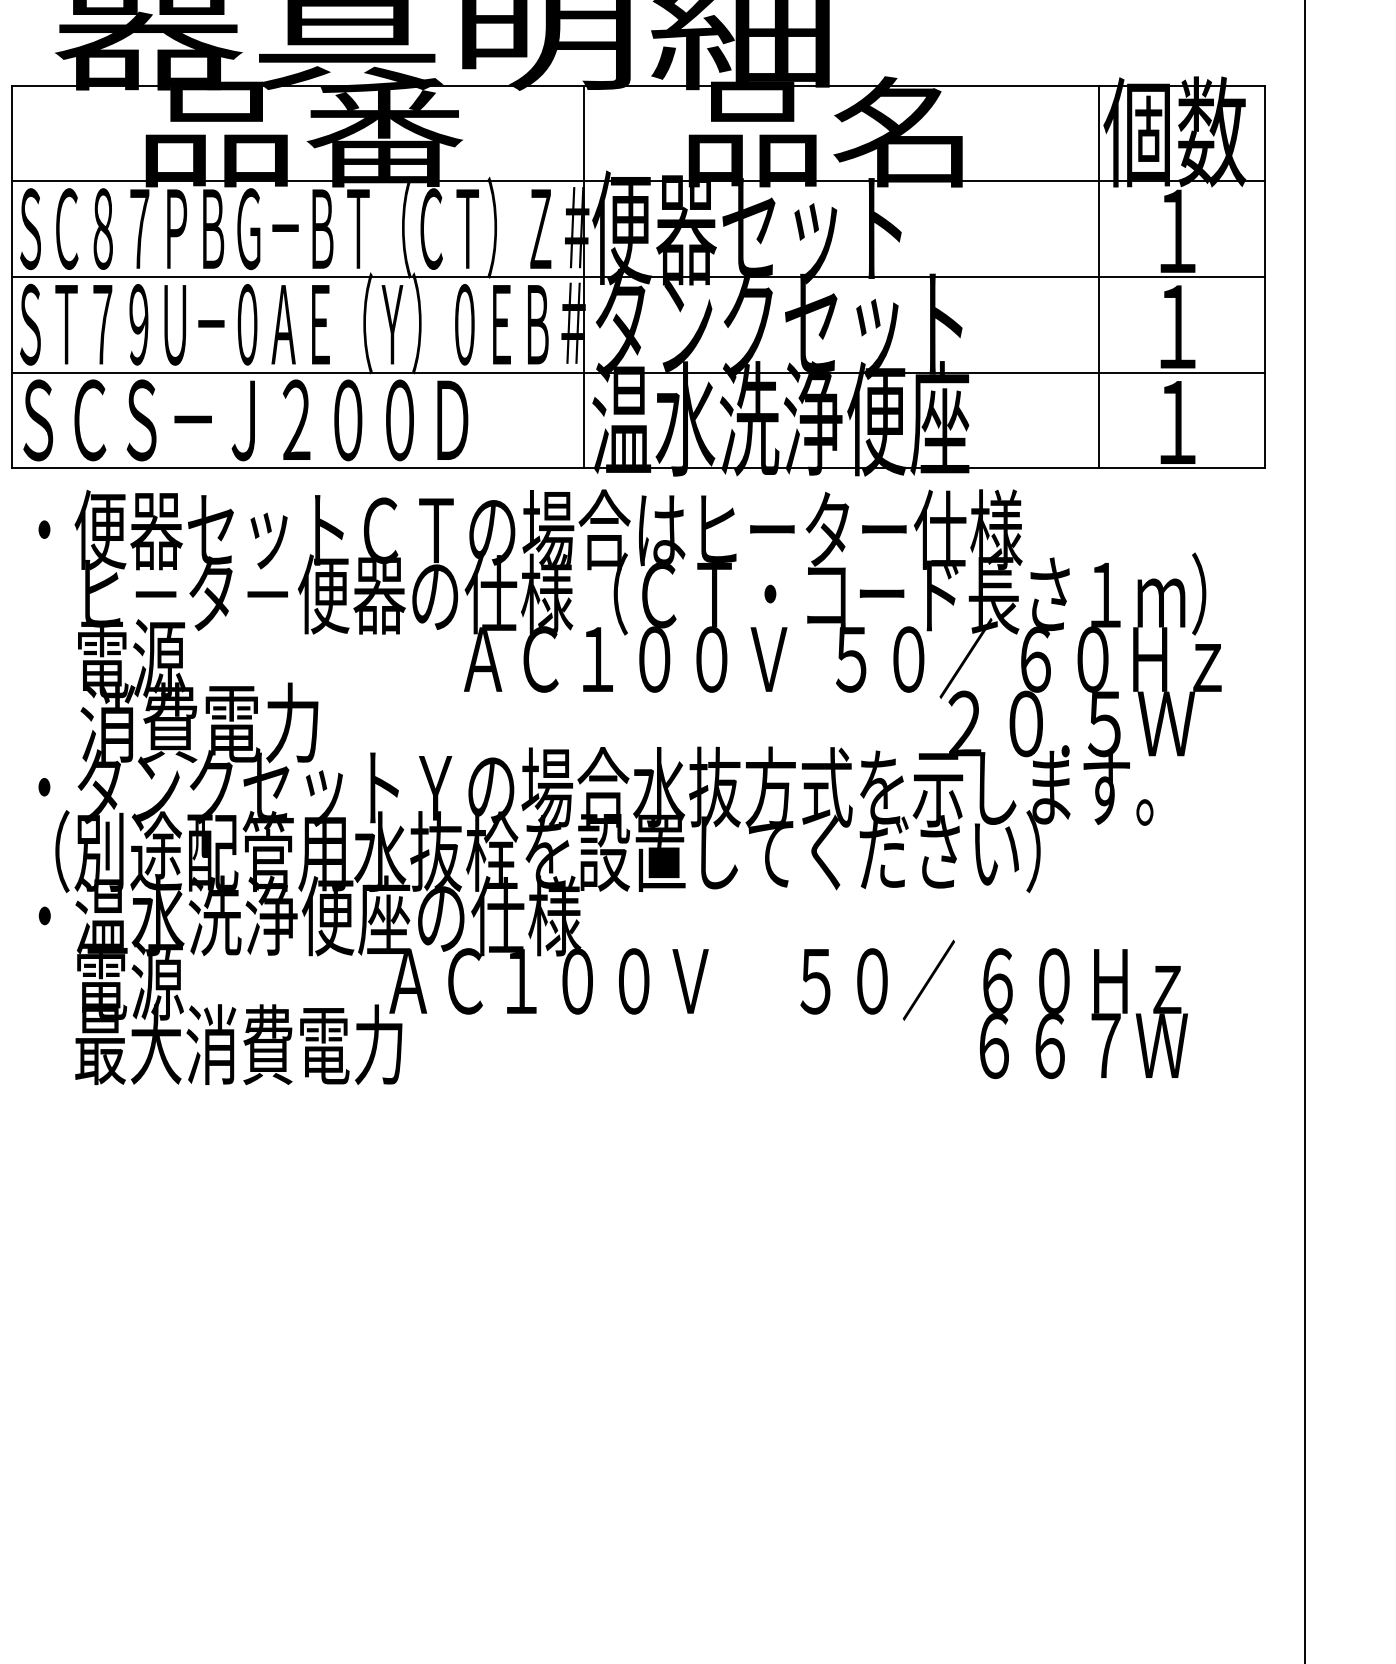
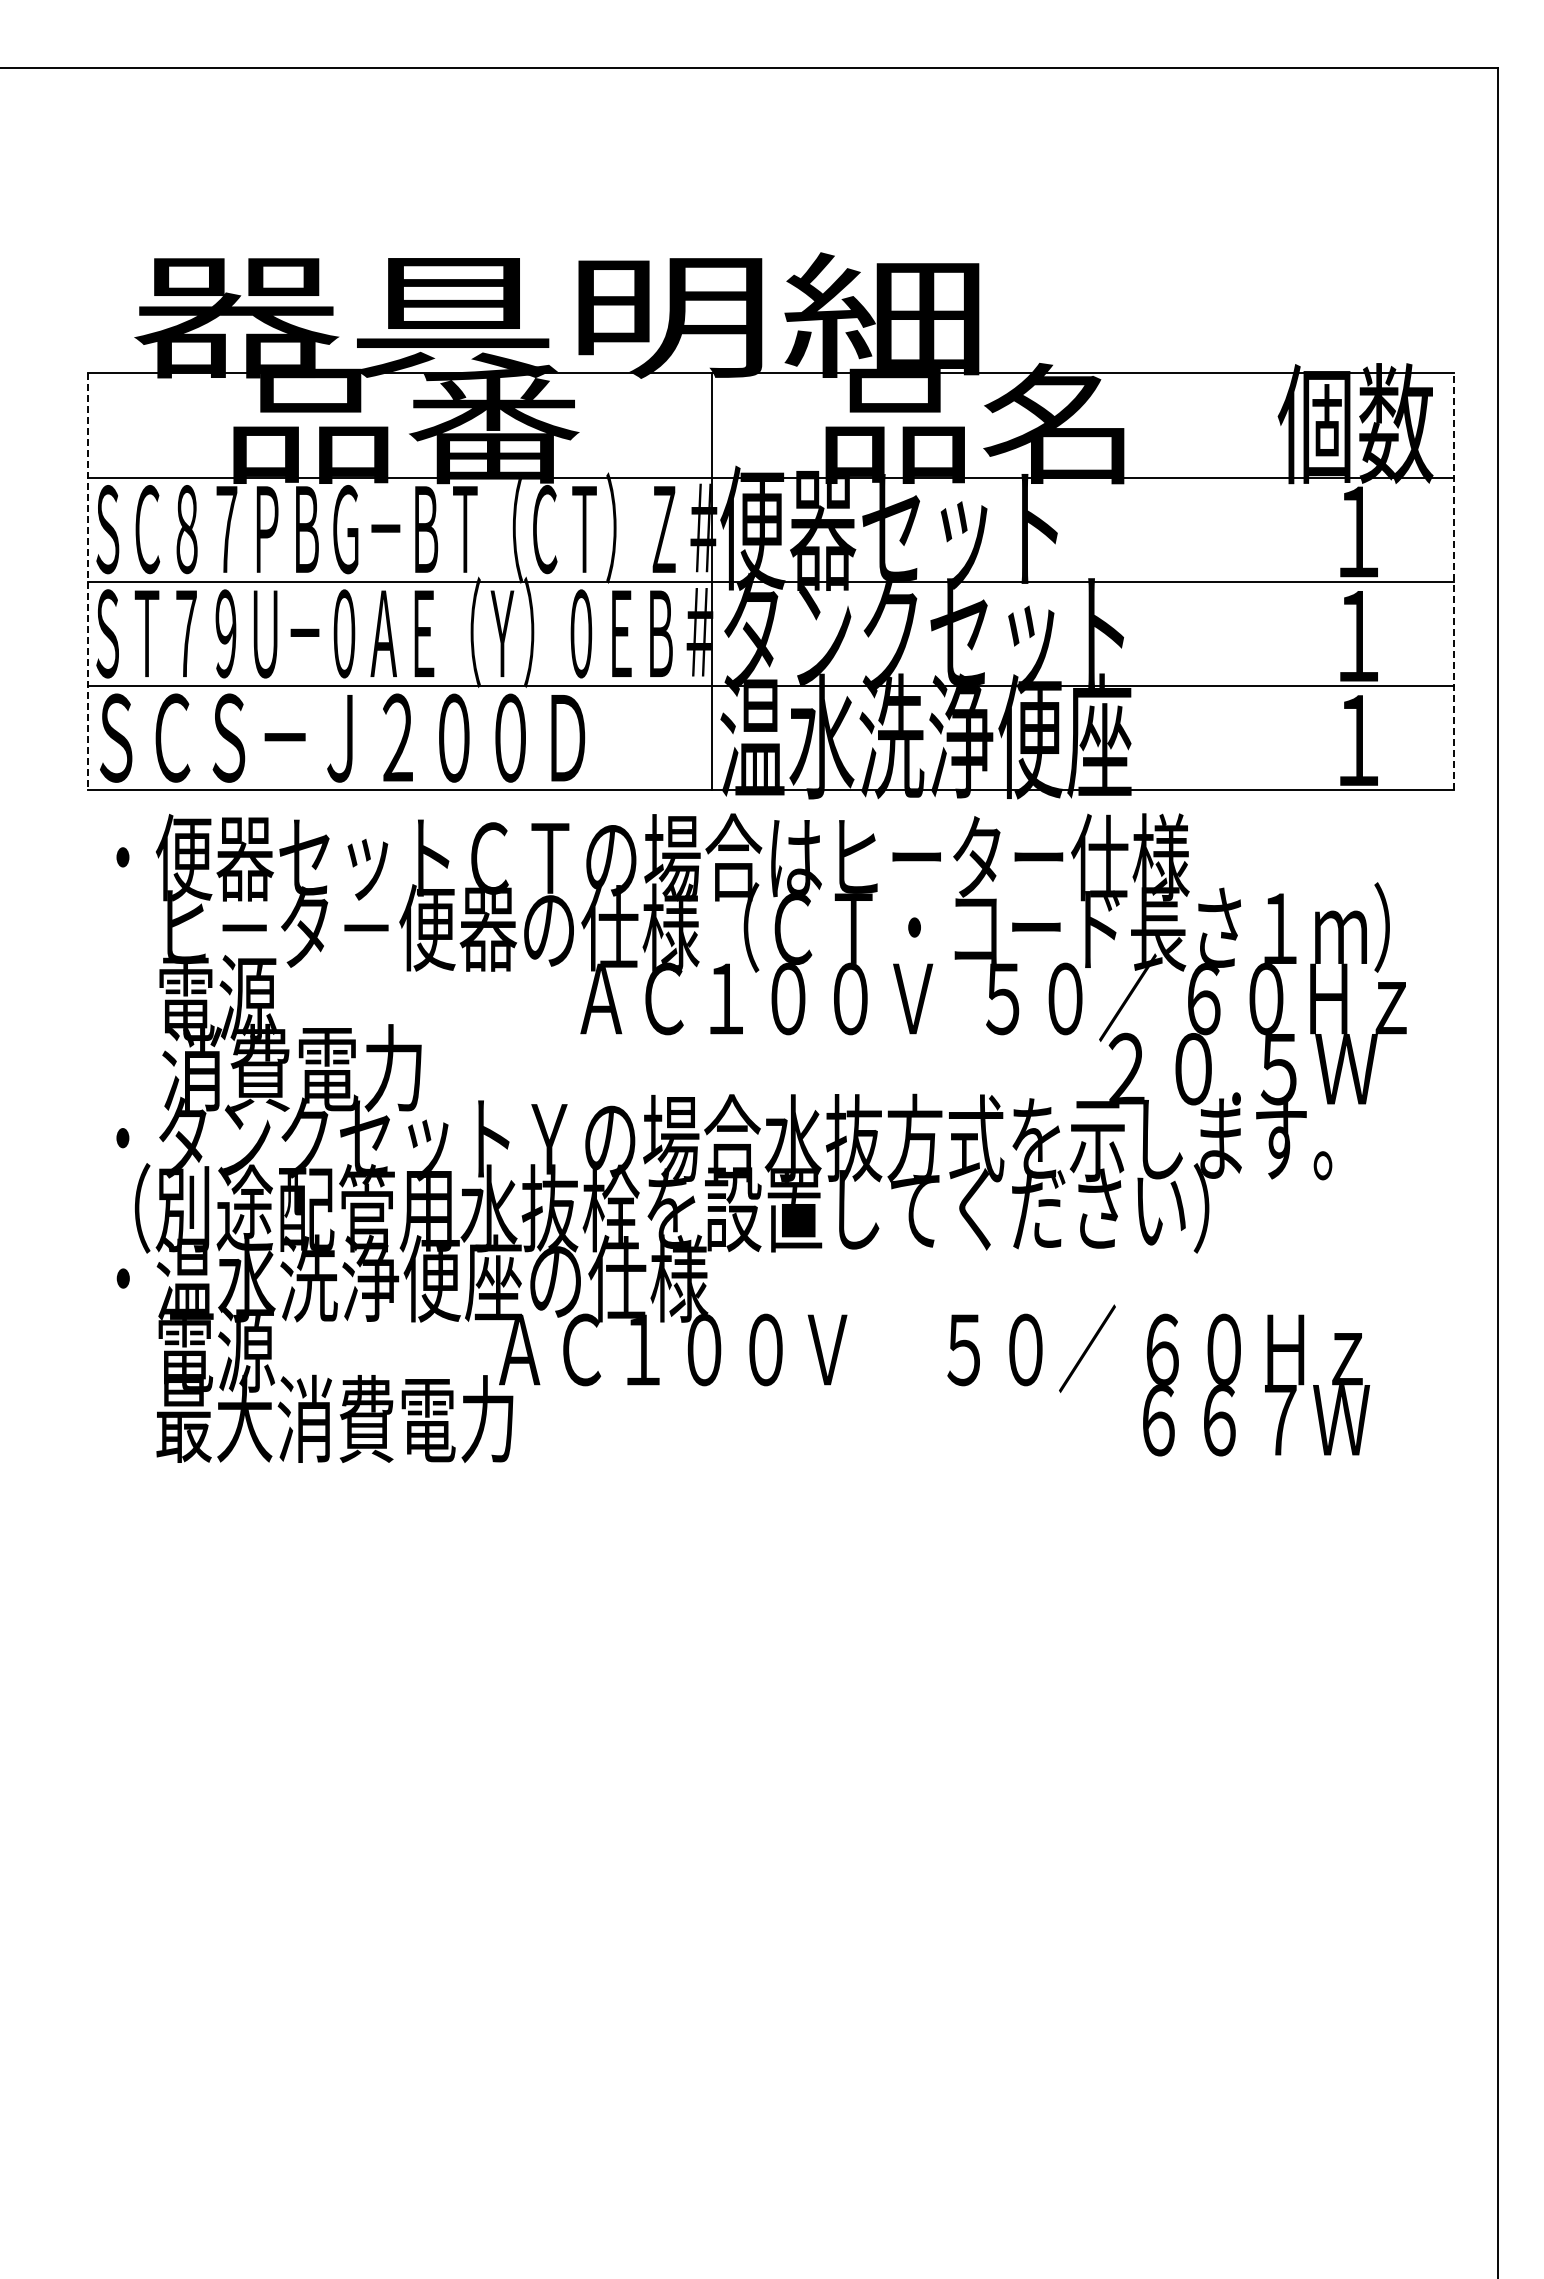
line: (11, 276) -> (87, 581), solid -> dashed
line: (1099, 276) -> (1273, 581), removed
line: (1264, 276) -> (1453, 581), solid -> dashed

